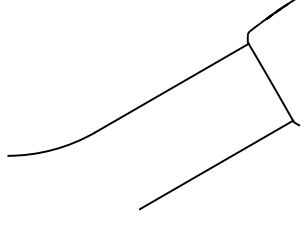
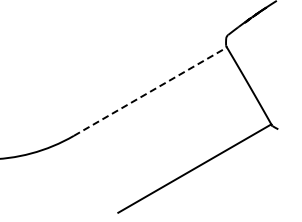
line: (172, 87) -> (150, 91), solid -> dashed

